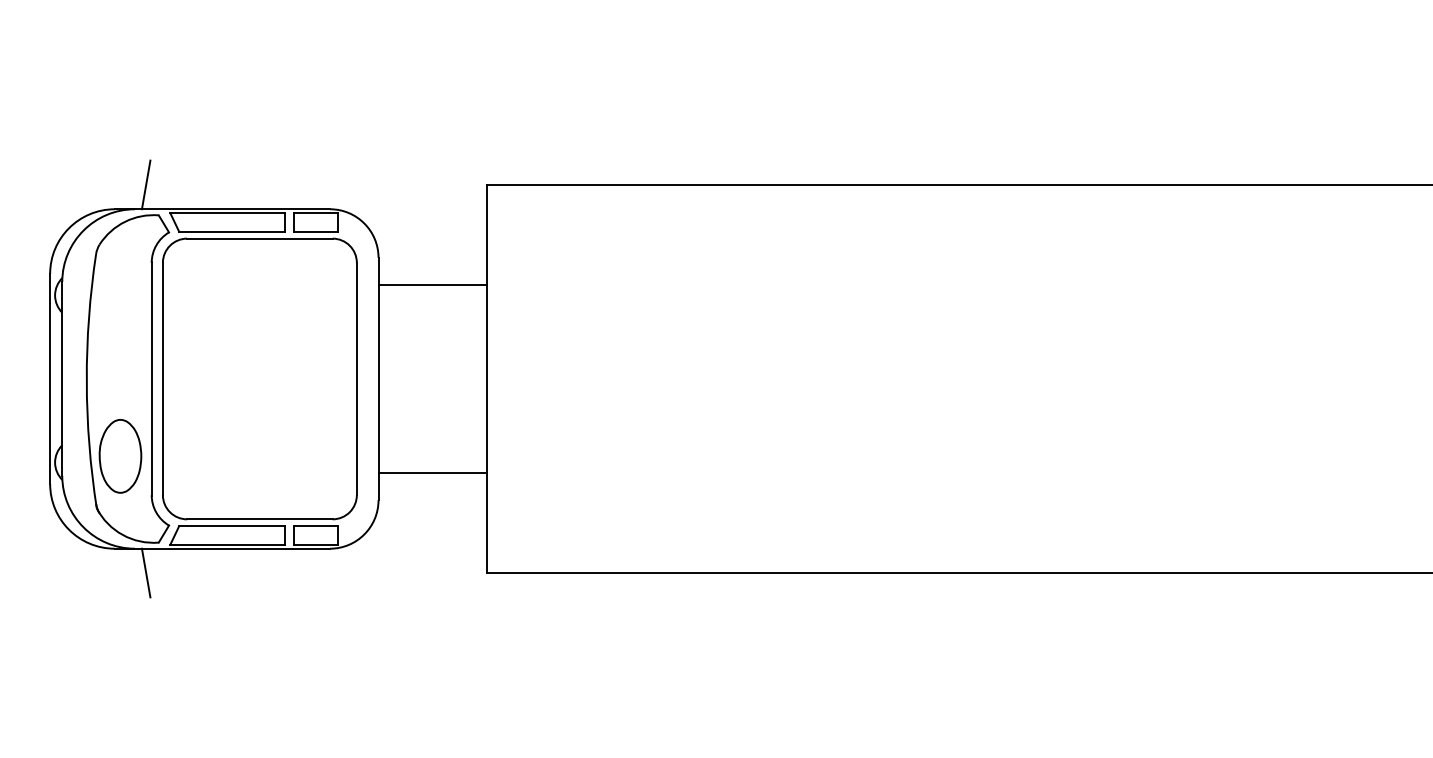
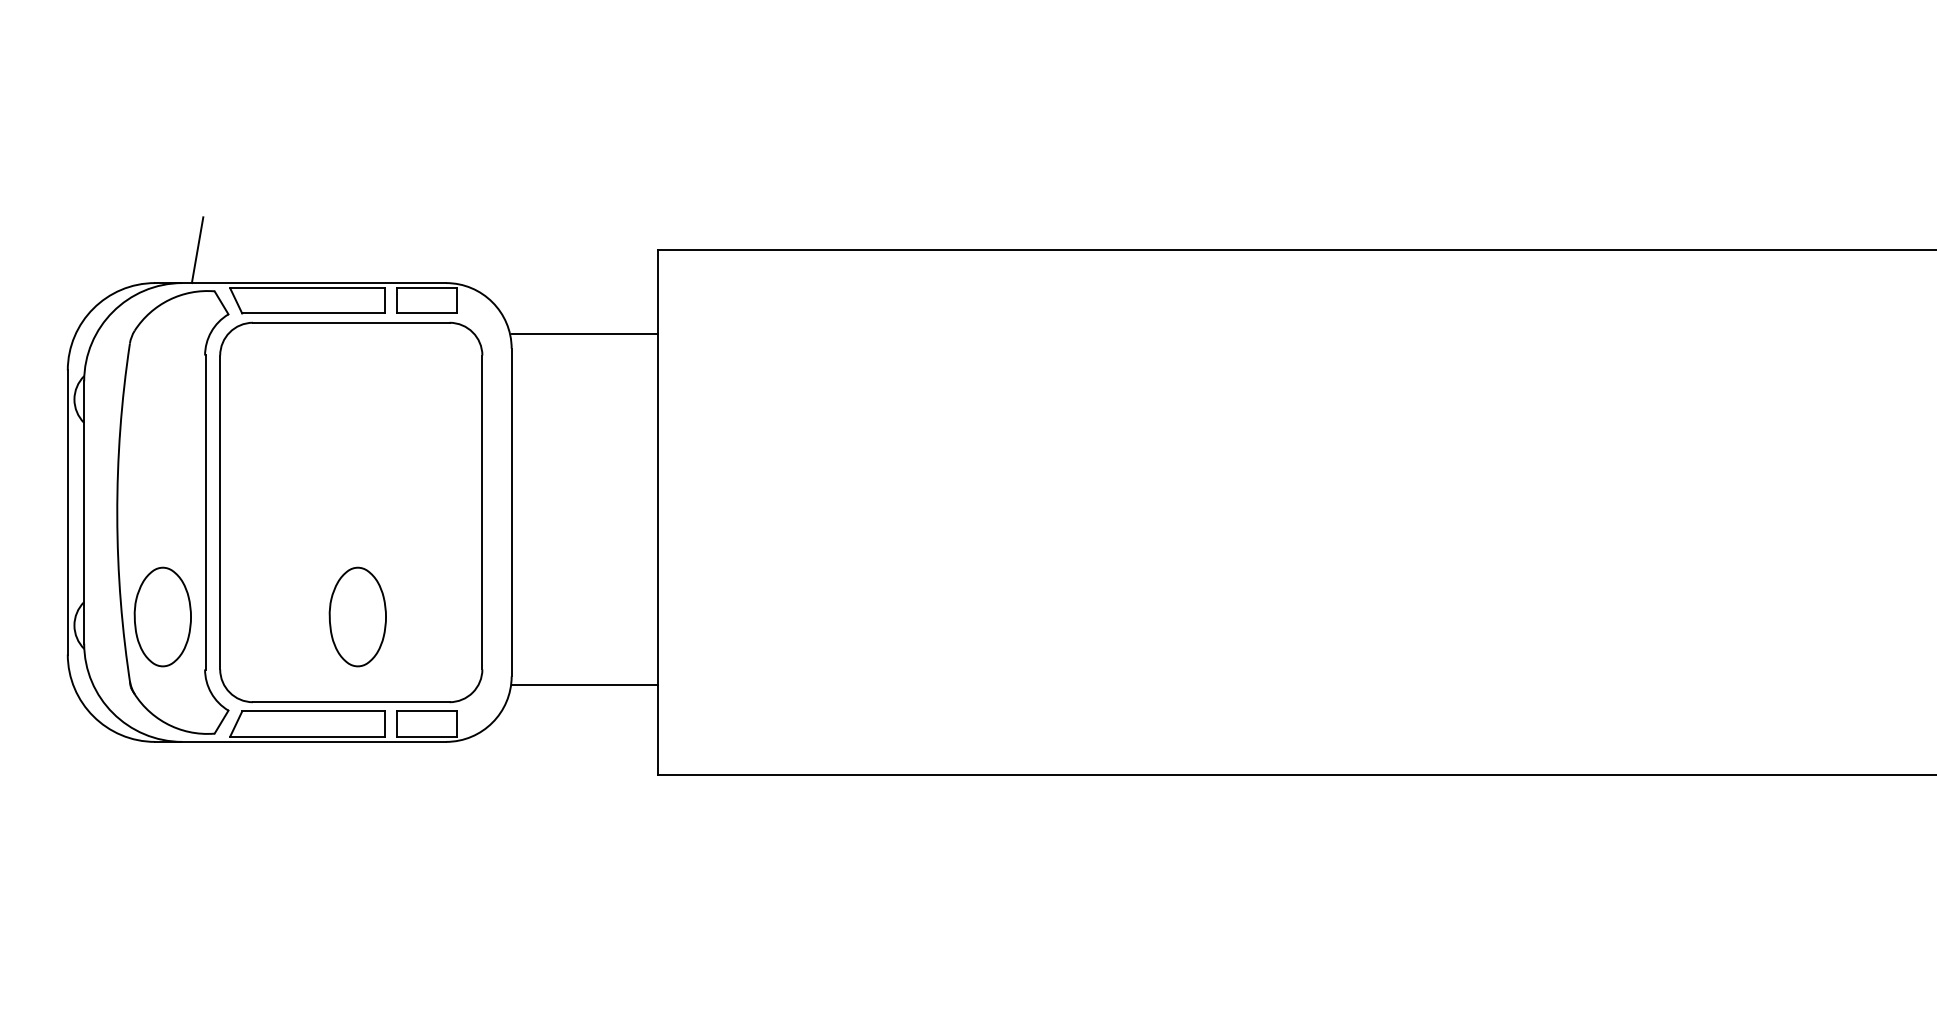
line: (432, 285) -> (584, 333), moved
part: (264, 455) -> (357, 616), added
line: (432, 472) -> (584, 685), moved
line: (146, 572) -> (197, 774), removed

